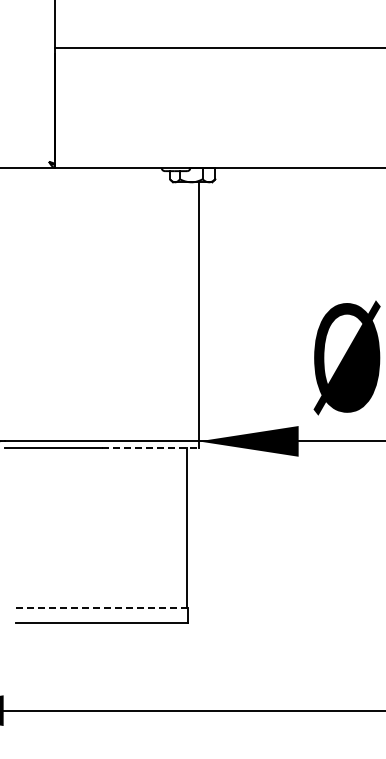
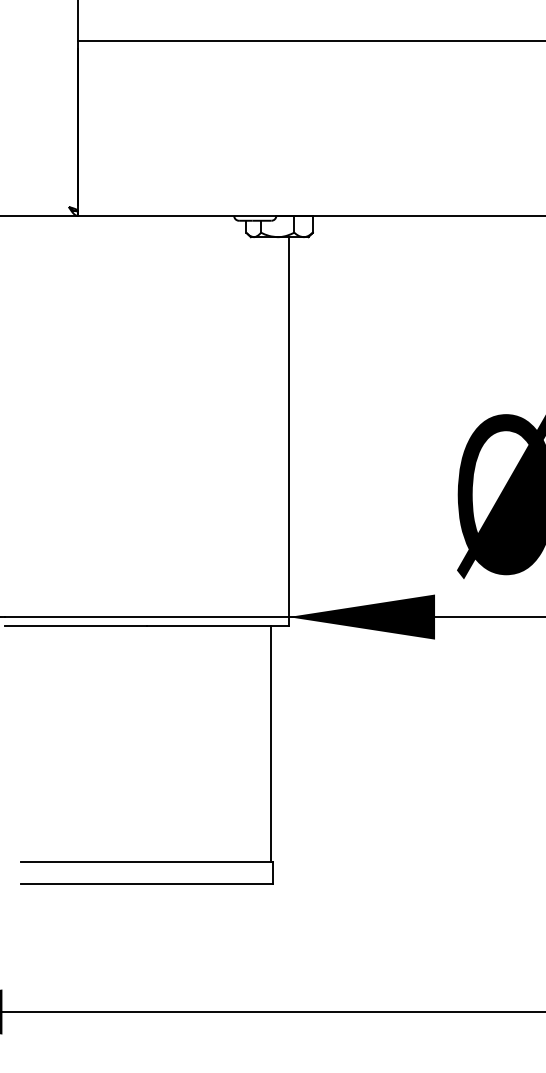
line: (150, 447) -> (217, 626), dashed -> solid
line: (101, 608) -> (145, 862), dashed -> solid

